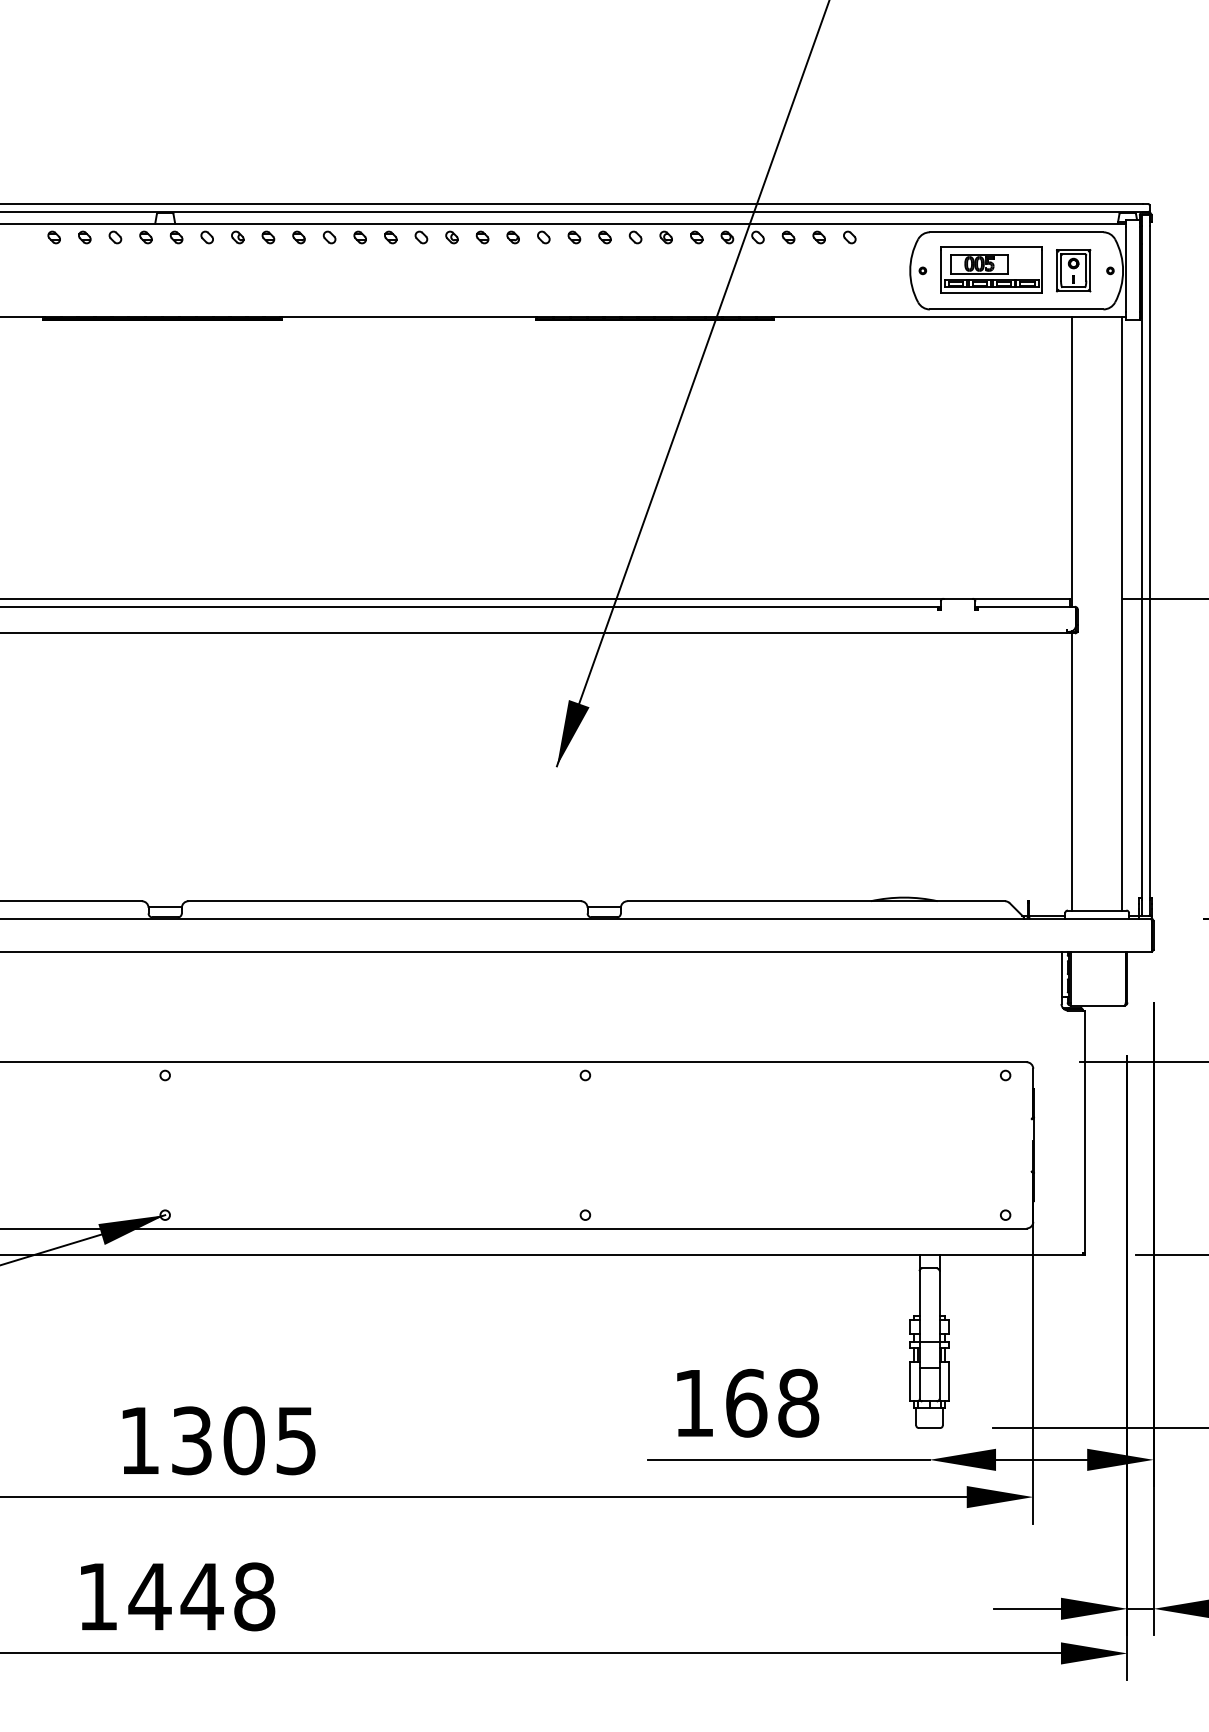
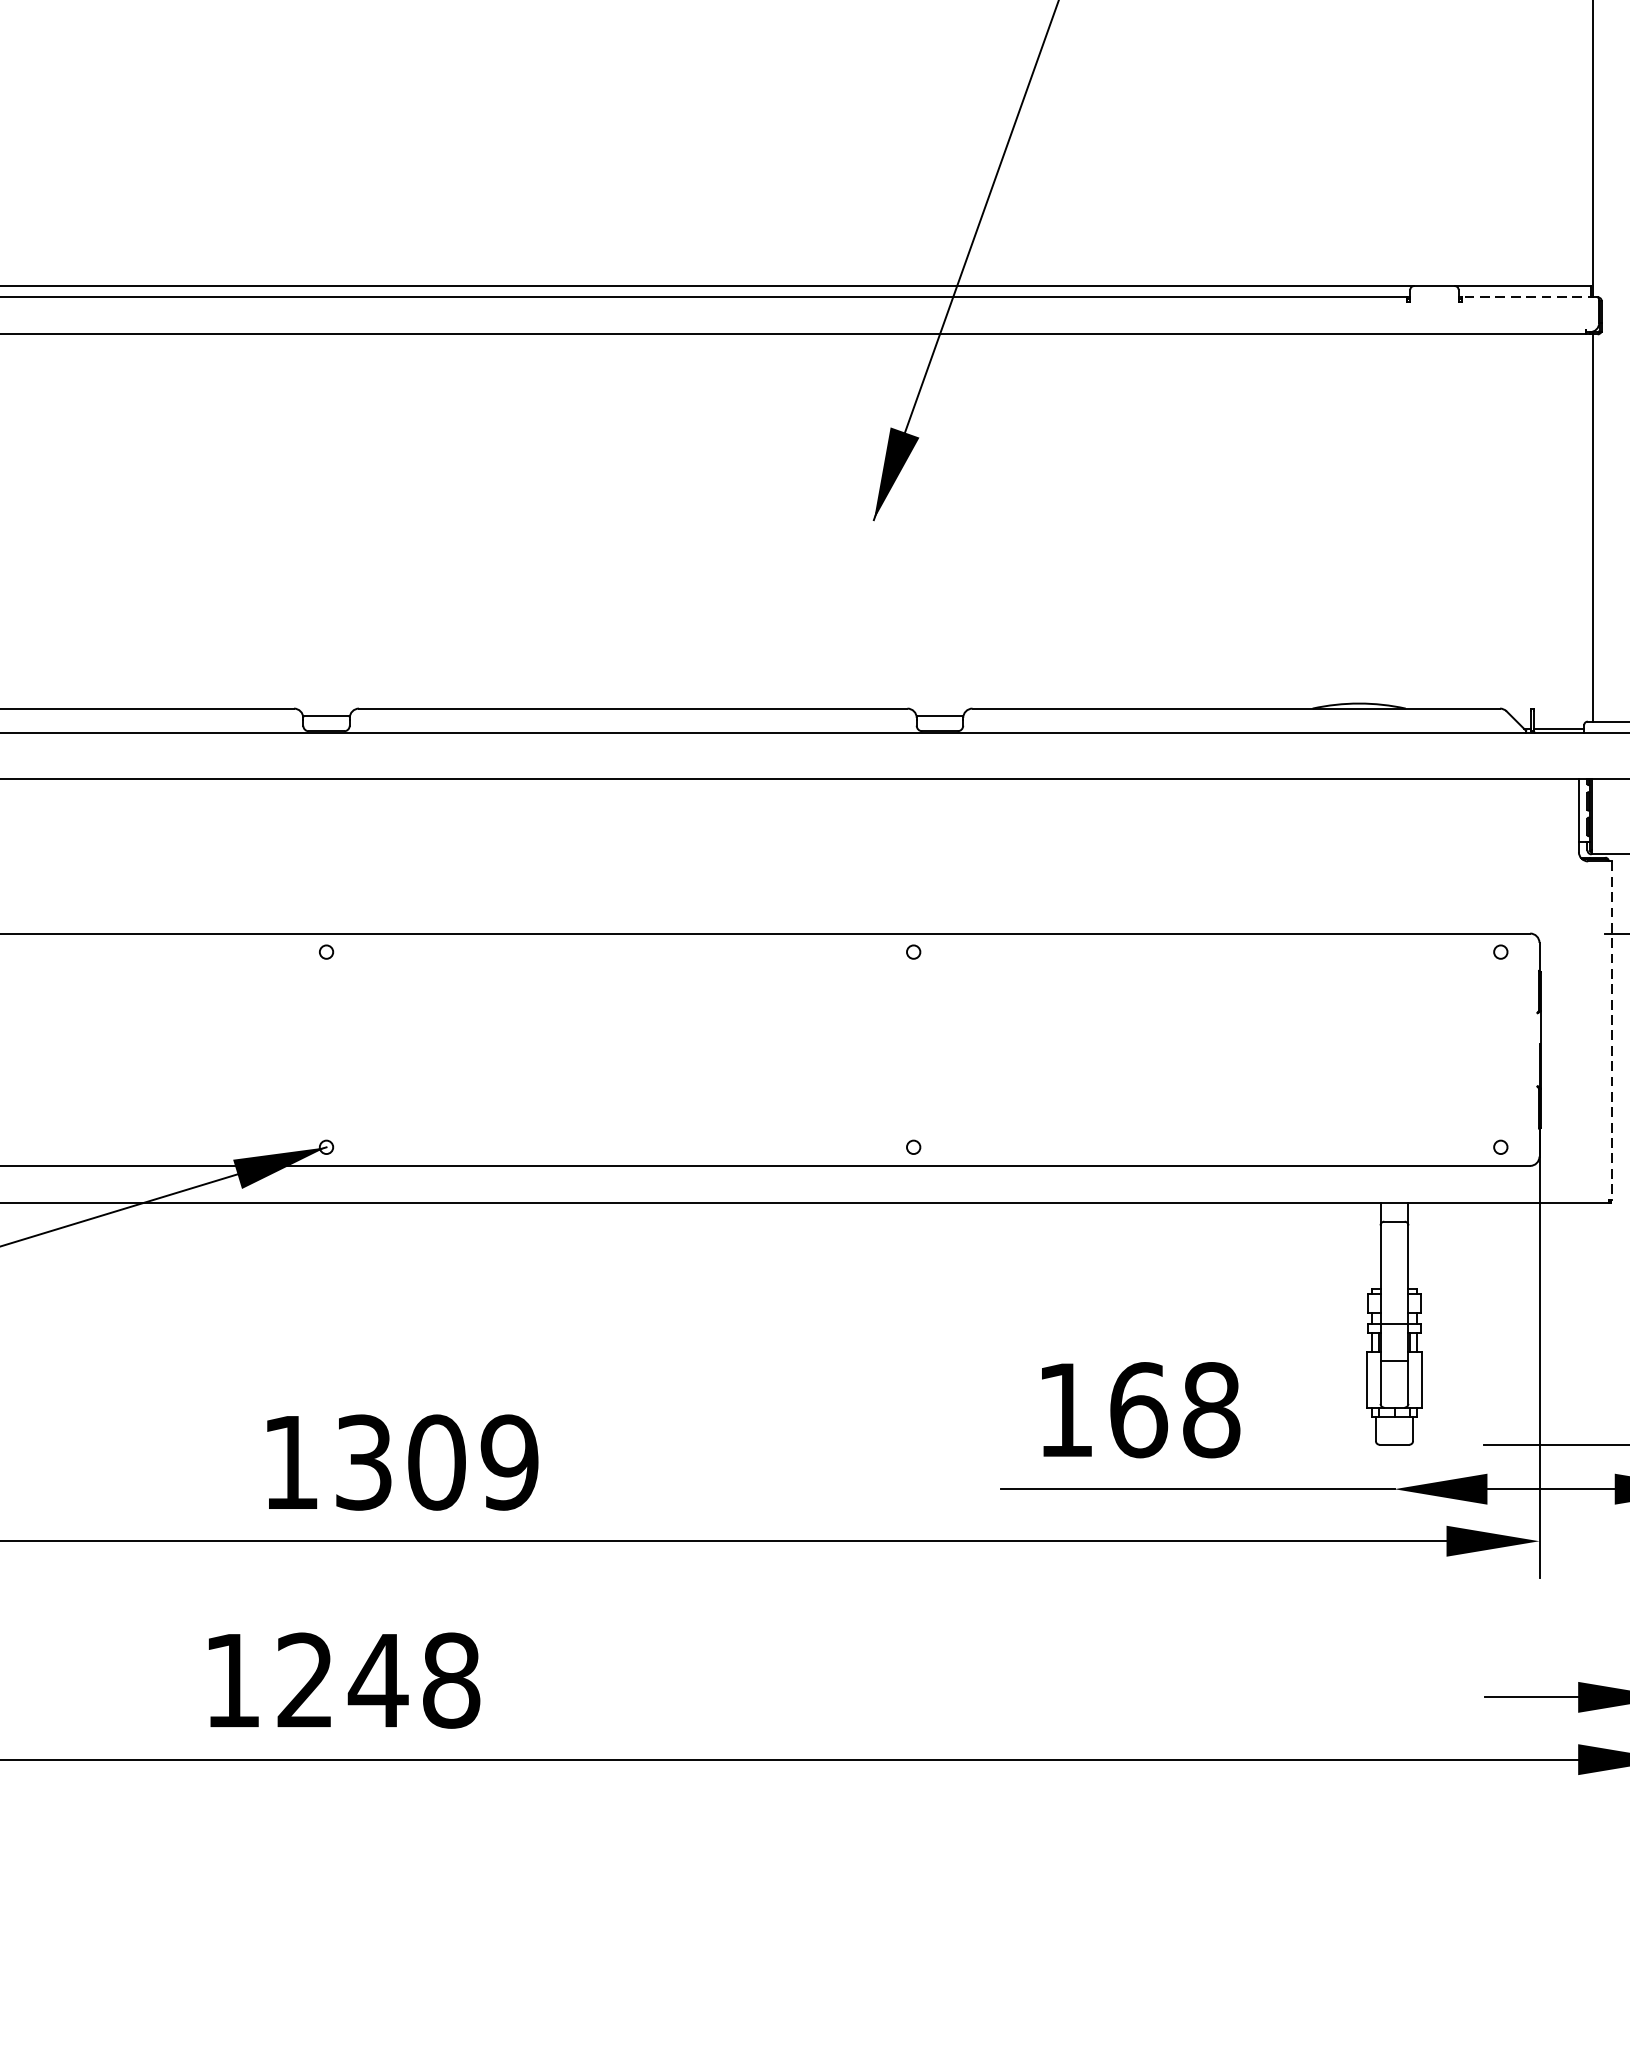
line: (1025, 606) -> (1528, 296), solid -> dashed
line: (1085, 1132) -> (1612, 1031), solid -> dashed
text: (295, 1440) -> (508, 1462), 1305 -> 1309
text: (149, 1596) -> (304, 1680), 1448 -> 1248

